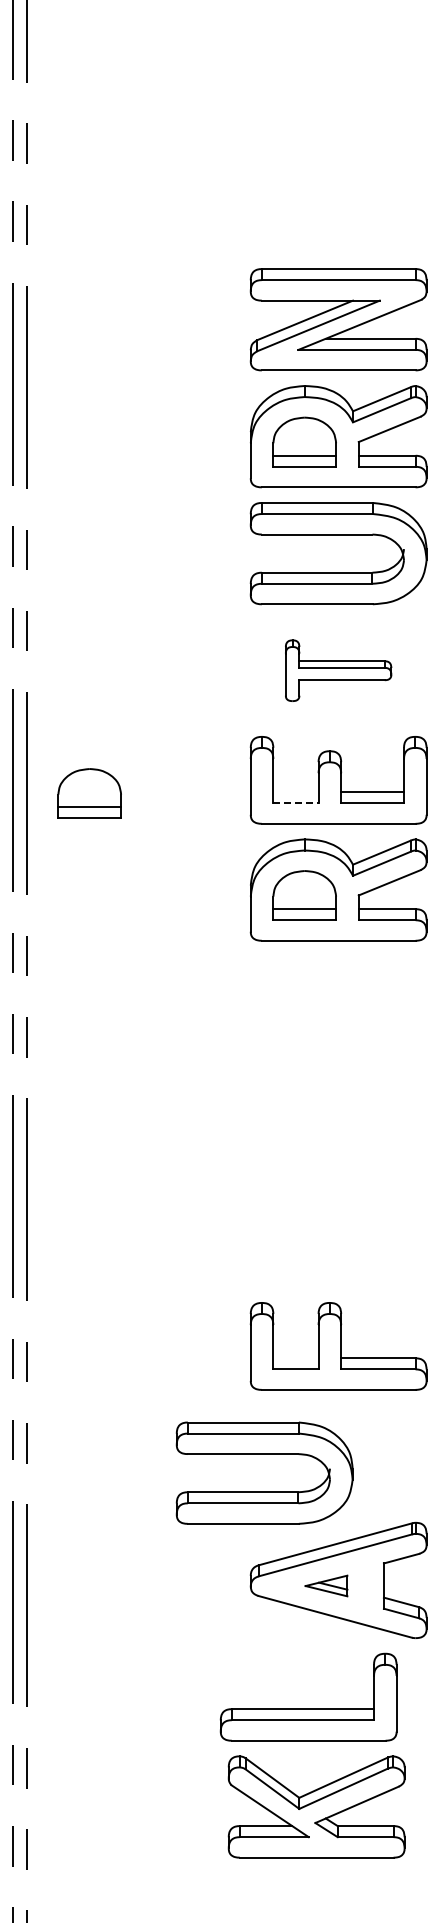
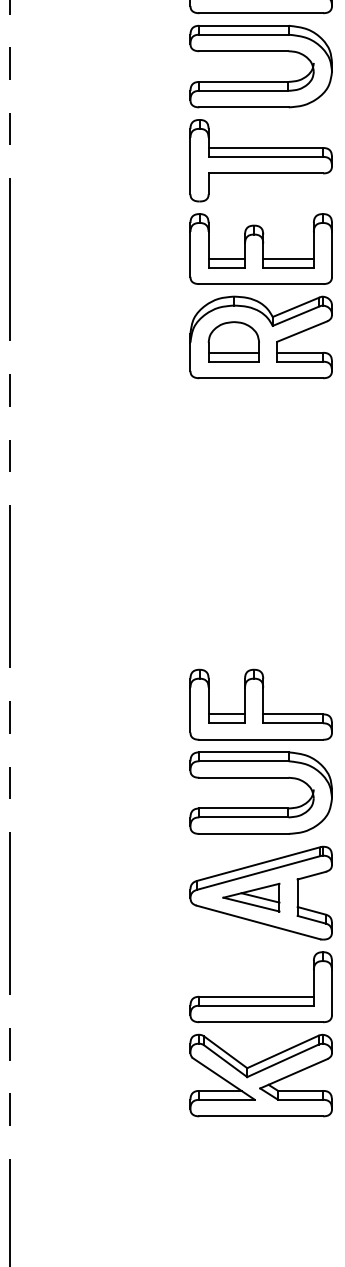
part: (338, 670) -> (261, 160), size x1.67
line: (295, 792) -> (226, 258), added
part: (89, 793) -> (60, 259), removed
line: (295, 803) -> (226, 267), dashed -> solid
line: (295, 1358) -> (226, 714), added
part: (264, 1454) -> (261, 778), moved
part: (326, 1585) -> (251, 897), size x1.67
part: (308, 1708) -> (261, 996), moved
part: (316, 1806) -> (261, 1075), moved

